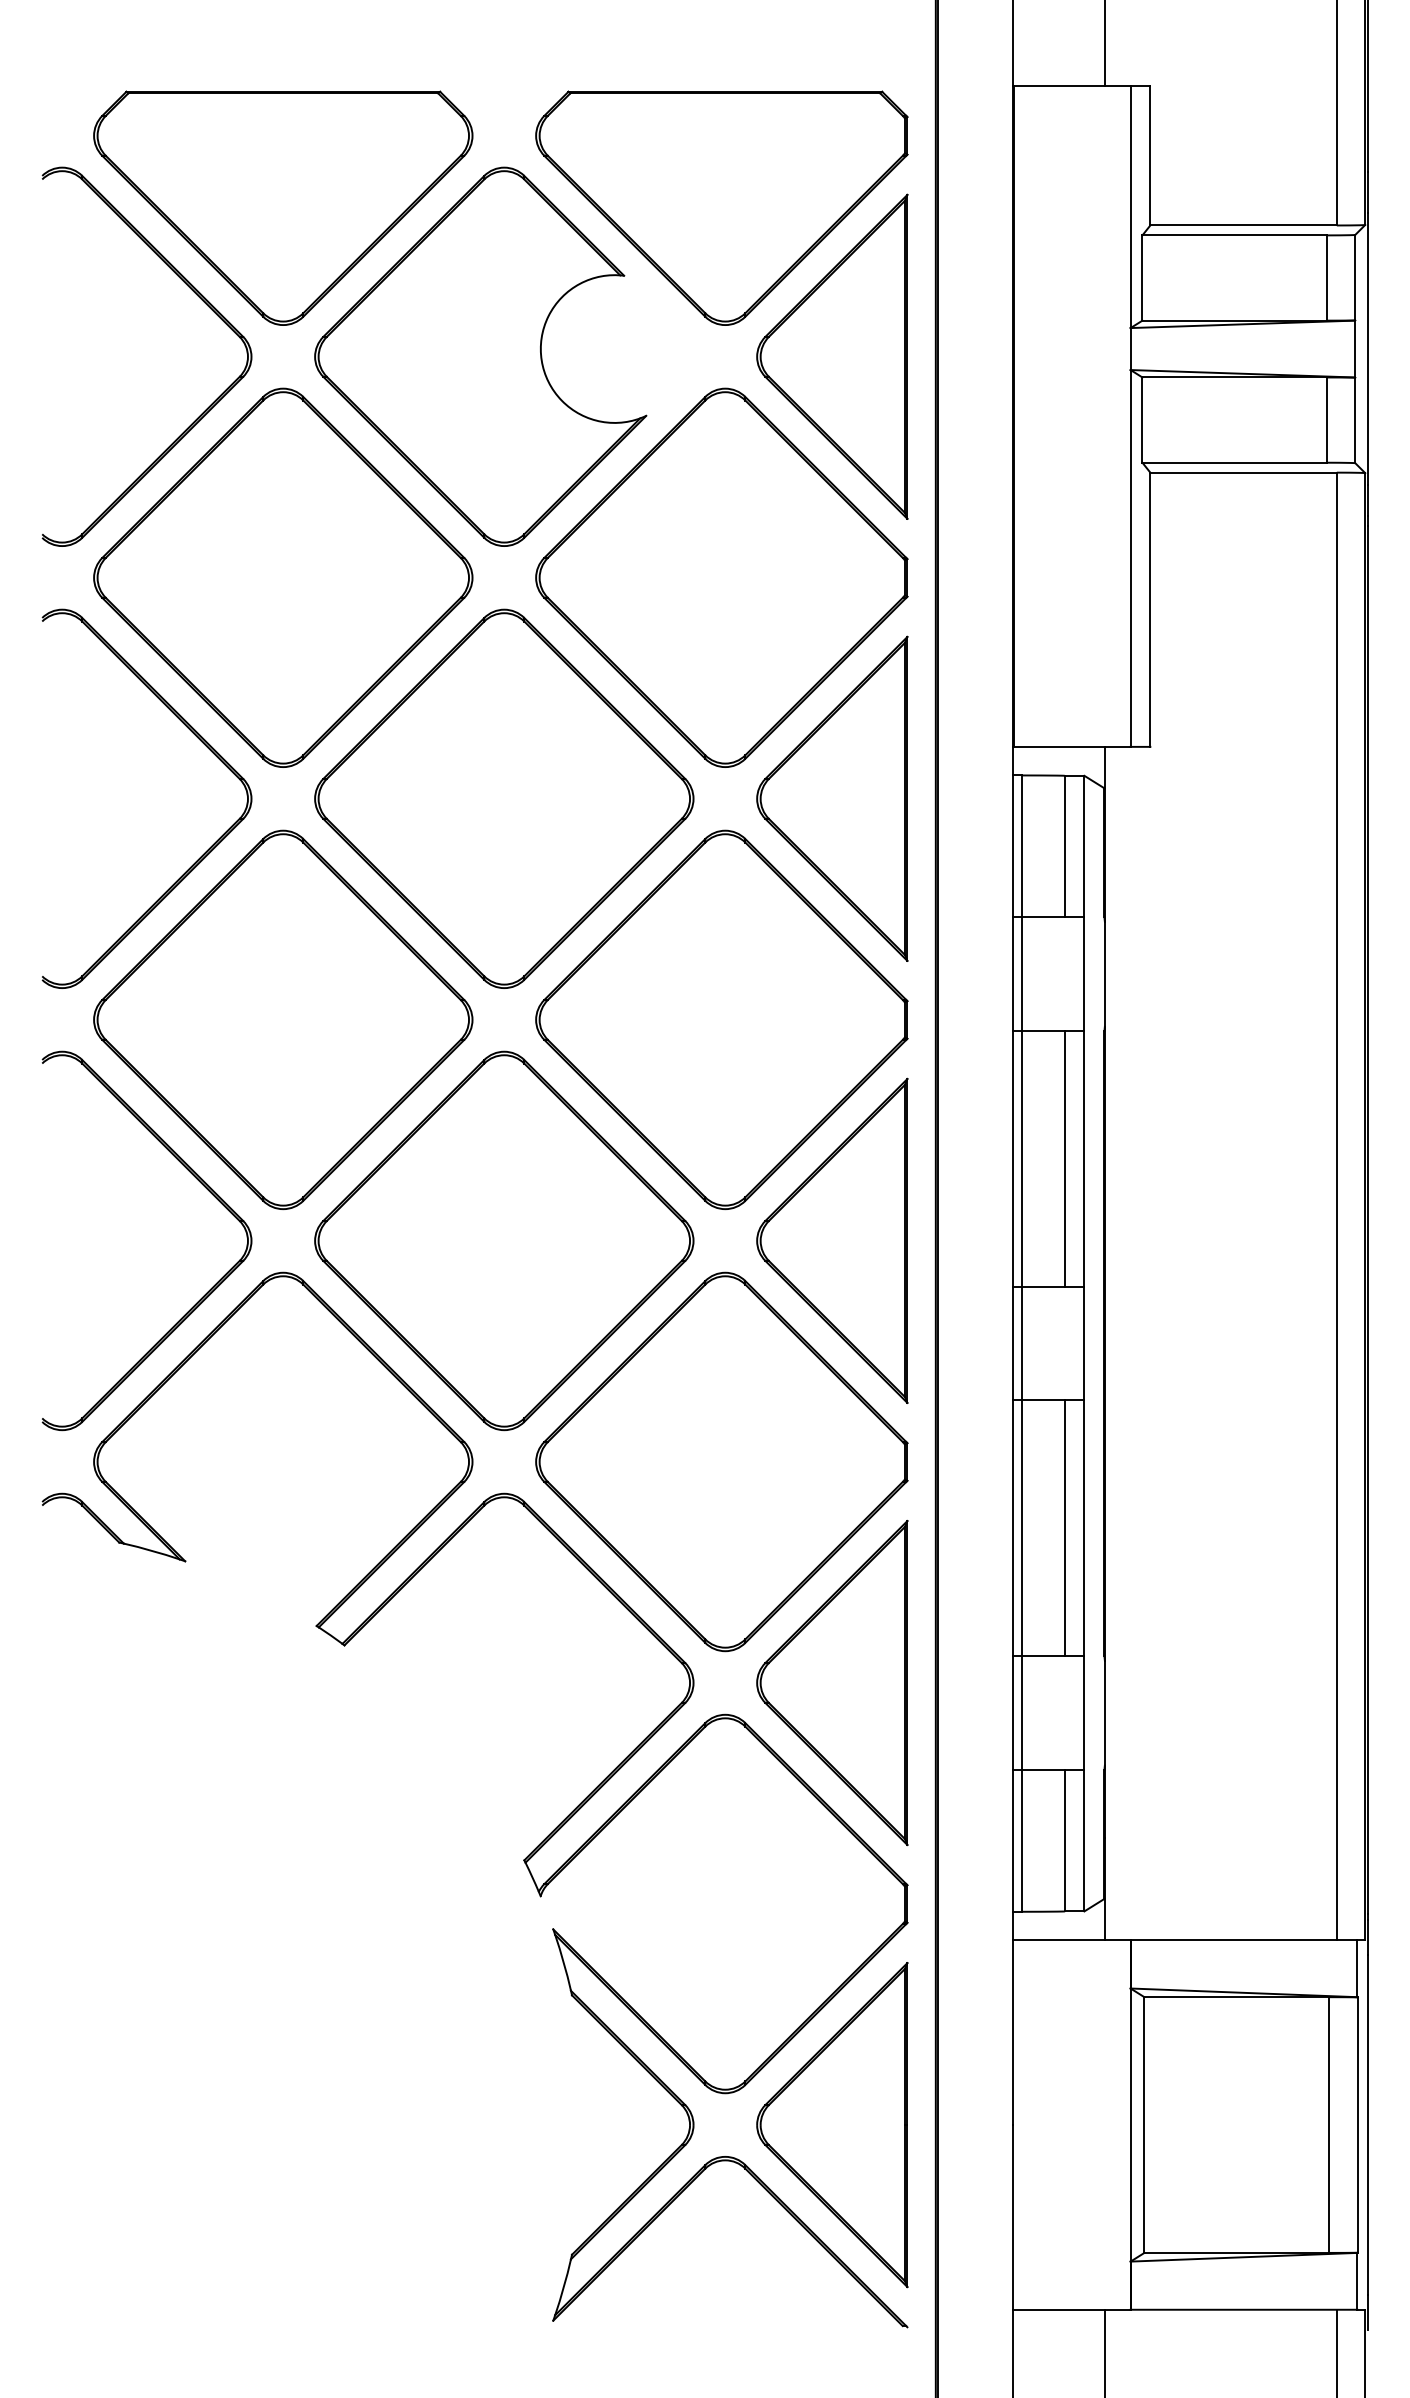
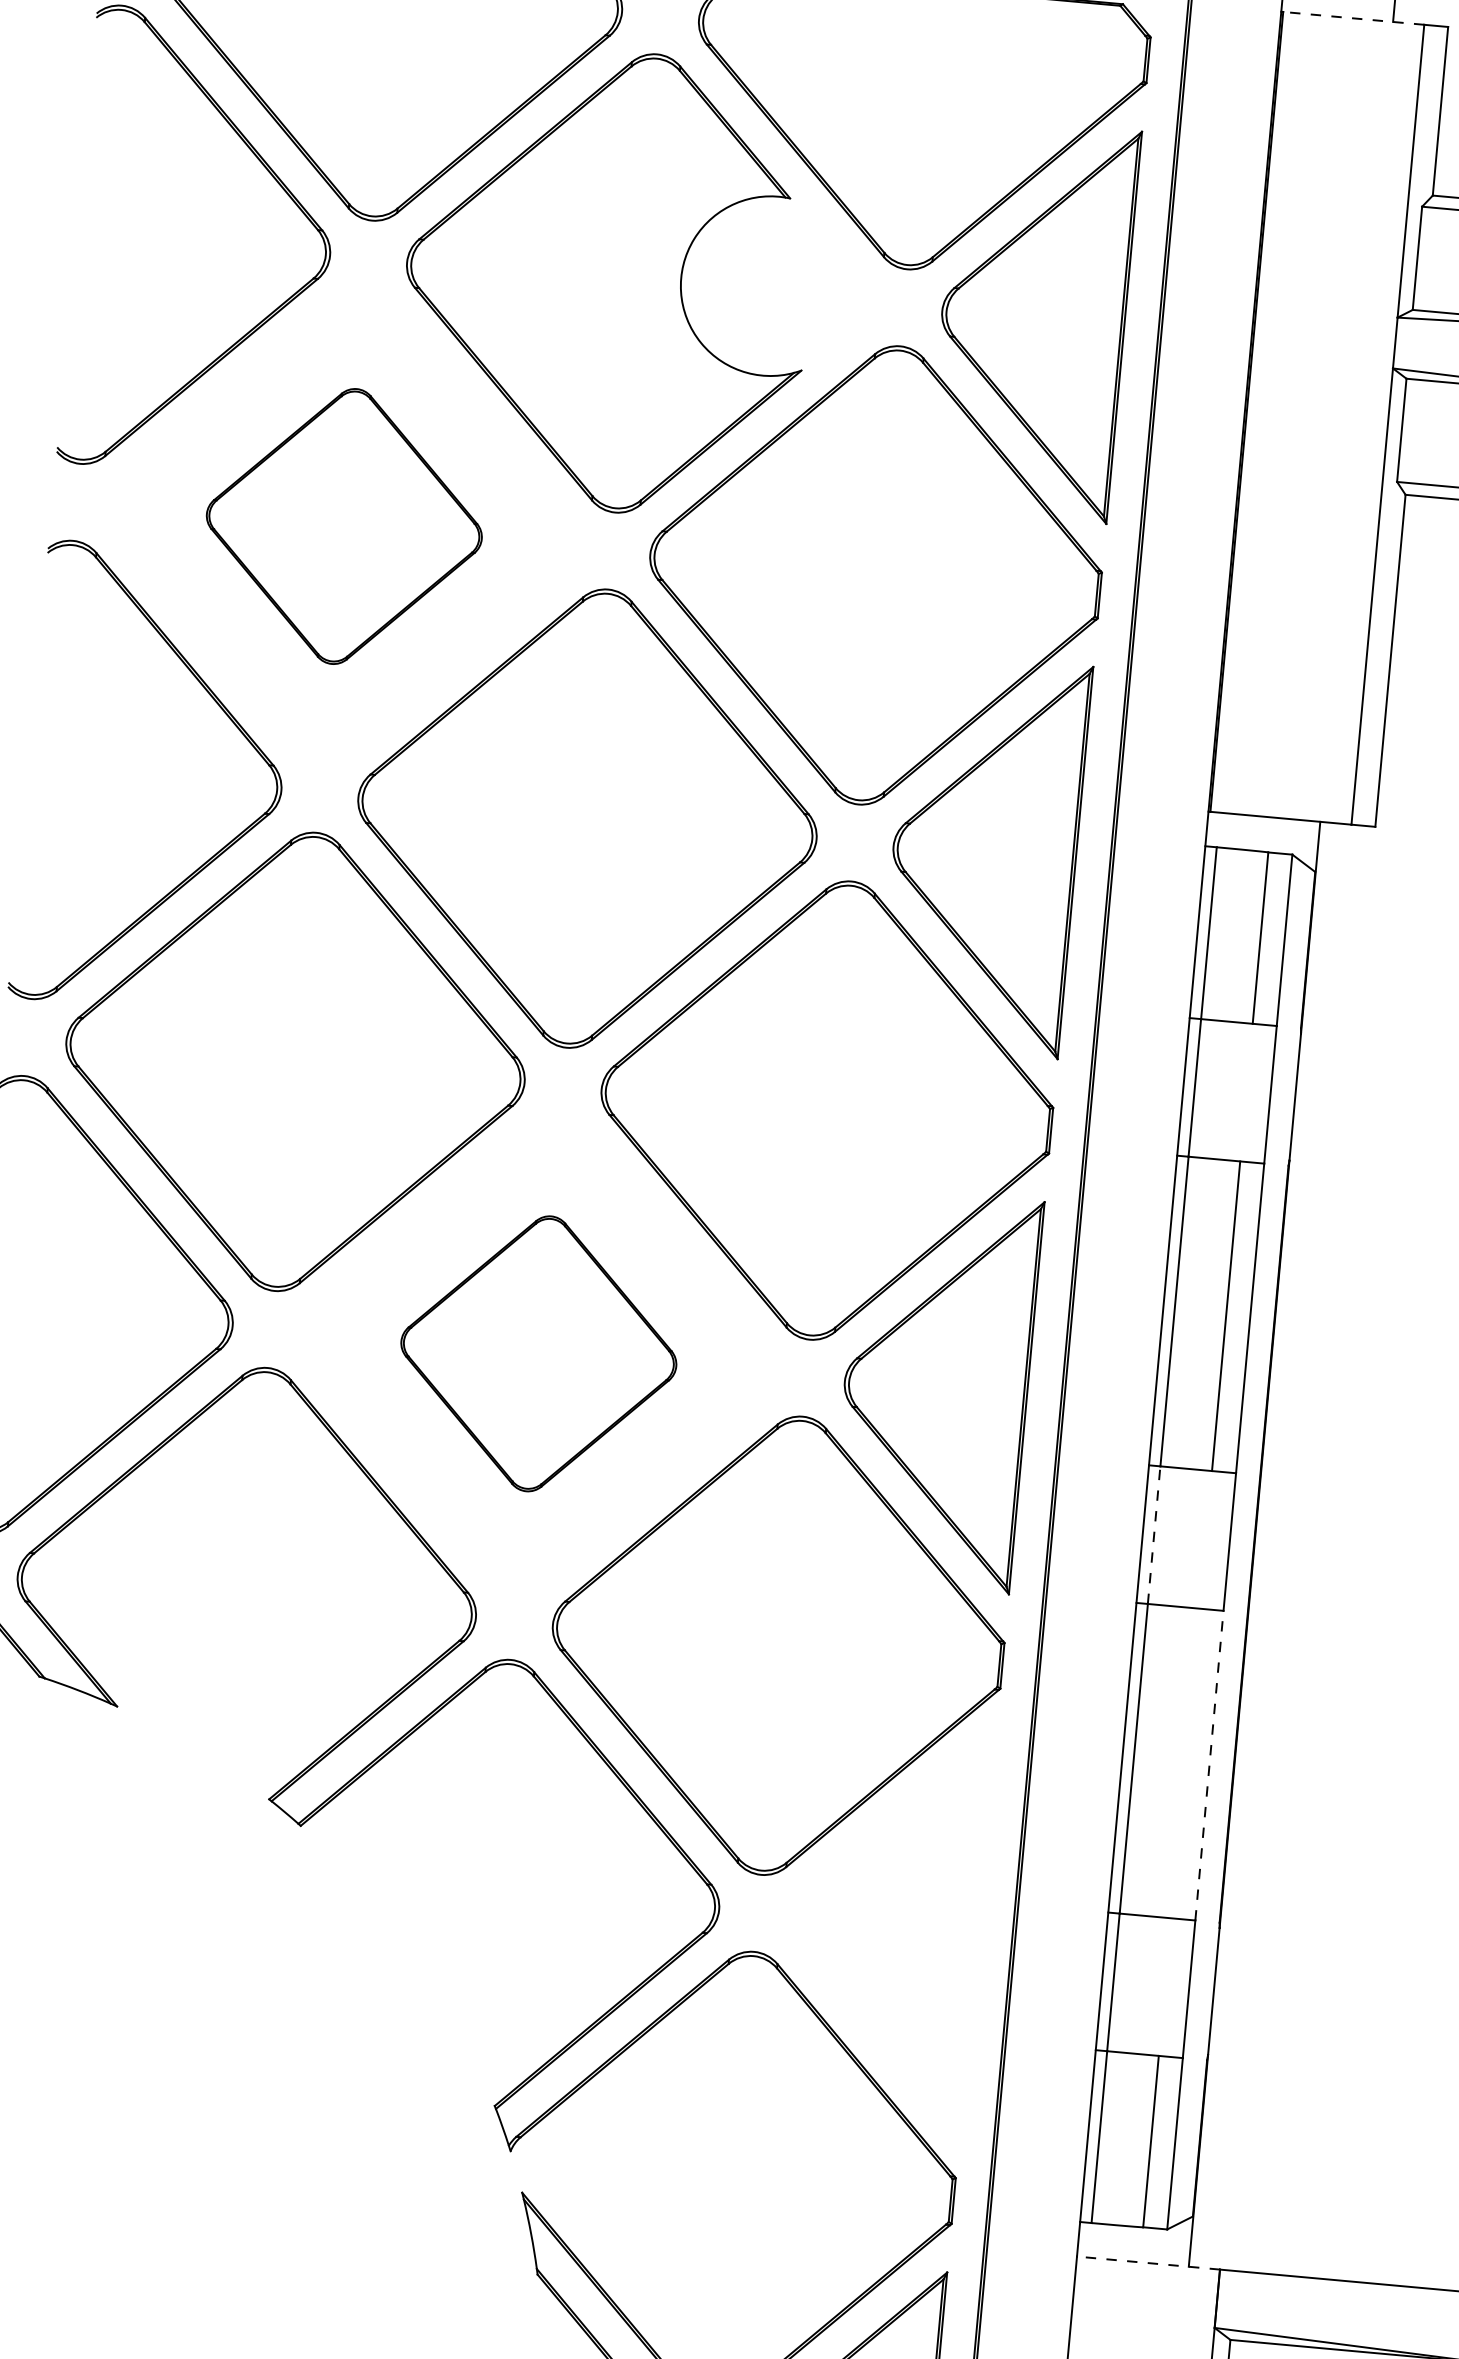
line: (1071, 86) -> (1352, 18), solid -> dashed
part: (283, 577) -> (344, 526), size x0.6
part: (504, 1240) -> (539, 1353), size x0.6
line: (1021, 1343) -> (1153, 1534), solid -> dashed
line: (1064, 1528) -> (1185, 1763), removed
line: (1084, 1528) -> (1209, 1765), solid -> dashed
part: (832, 1683) -> (887, 1925), removed
line: (1071, 1940) -> (1148, 2263), solid -> dashed

